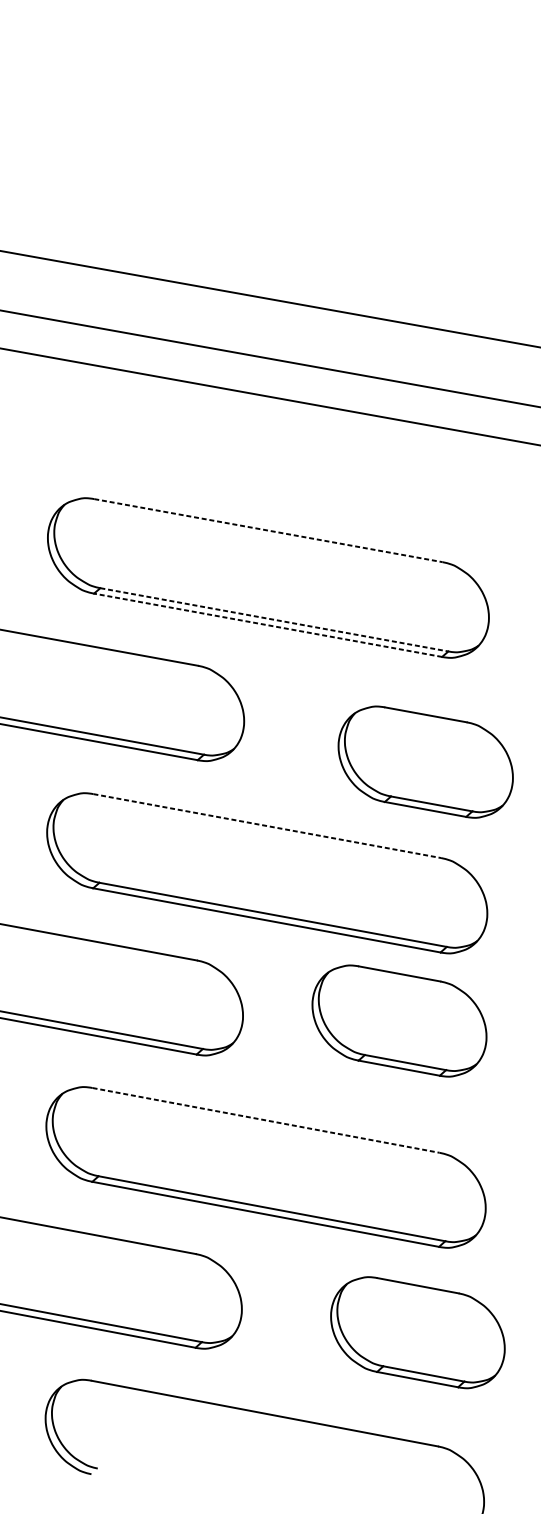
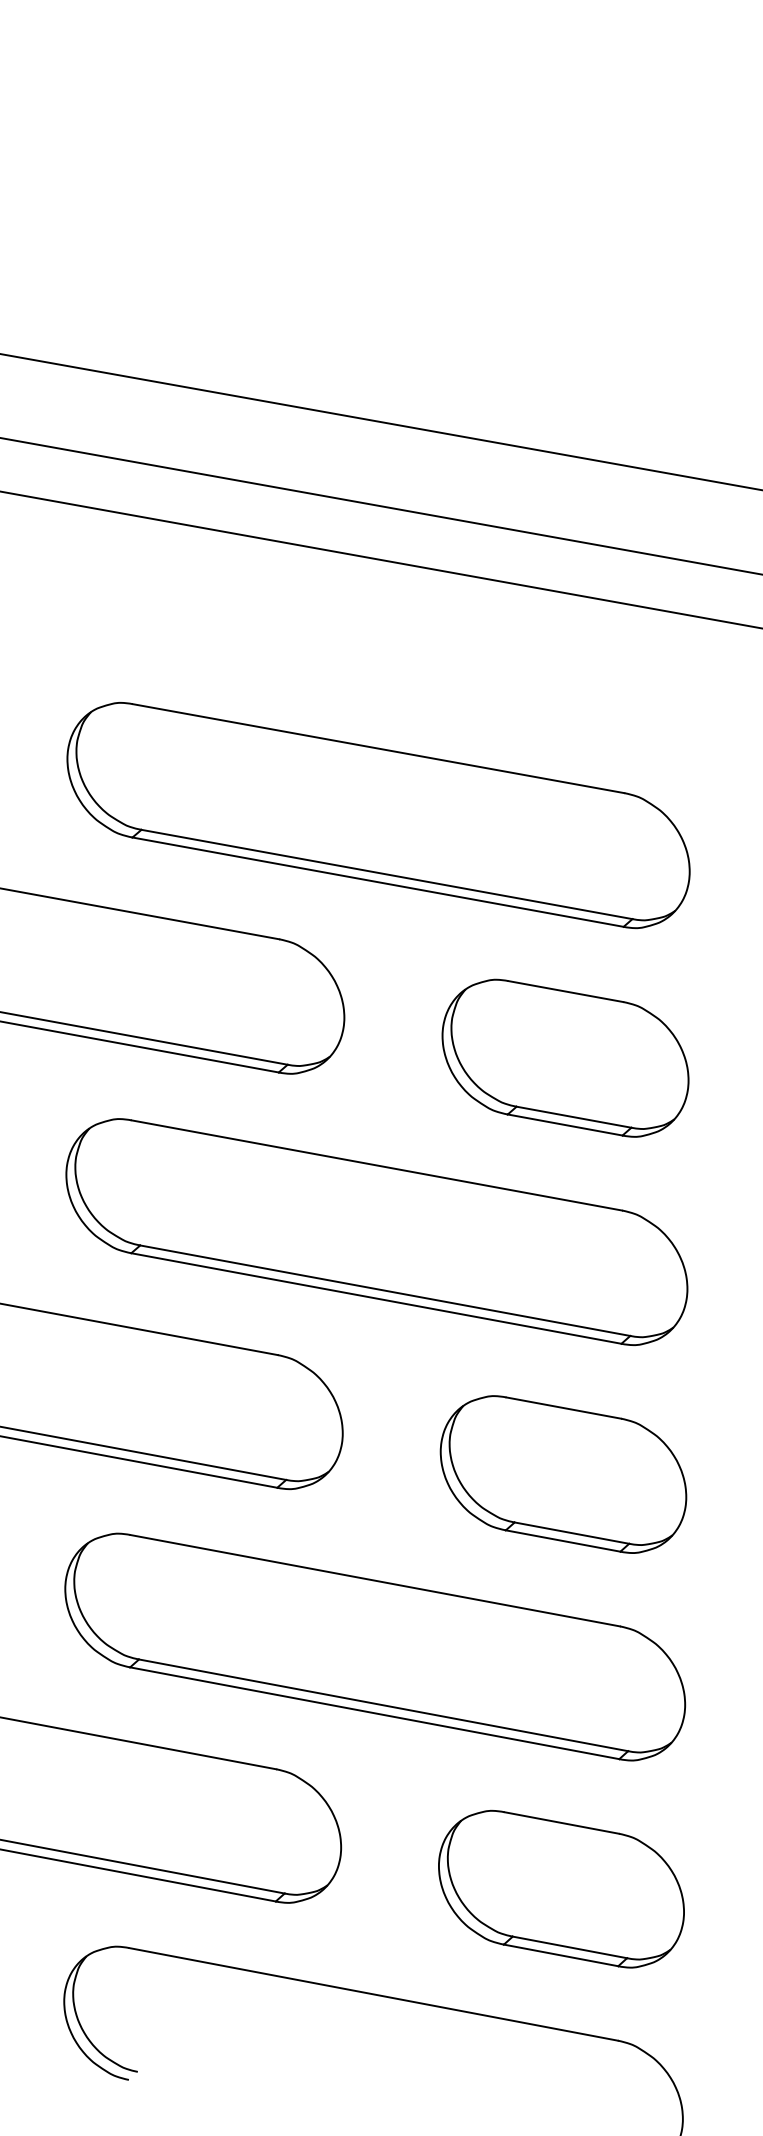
line: (268, 530) -> (378, 748), dashed -> solid
line: (274, 619) -> (387, 874), dashed -> solid
line: (268, 625) -> (378, 882), dashed -> solid
part: (425, 761) -> (565, 1057), moved
line: (267, 826) -> (377, 1165), dashed -> solid
part: (399, 1021) -> (563, 1474), moved
line: (266, 1120) -> (375, 1580), dashed -> solid
part: (417, 1332) -> (561, 1888), moved

